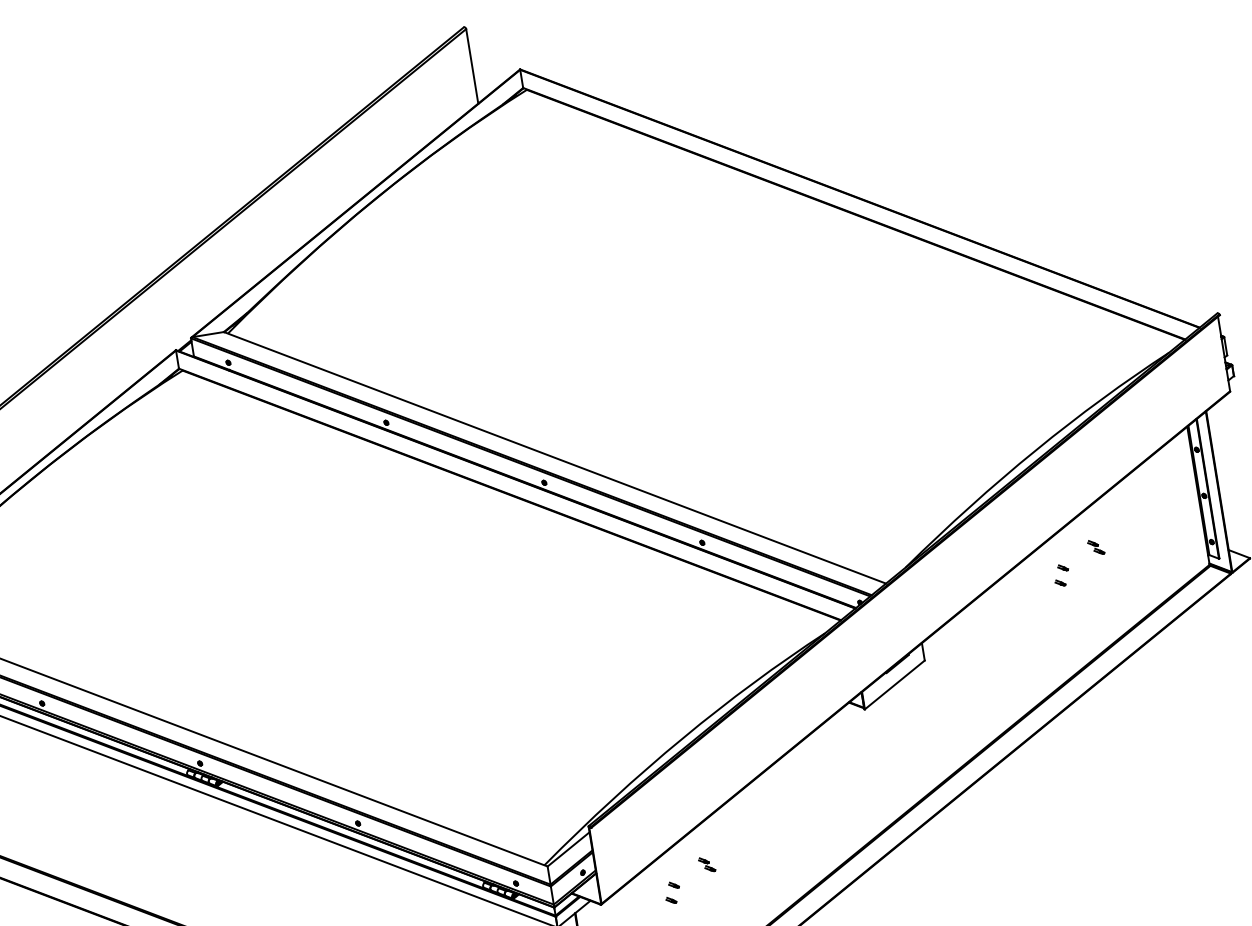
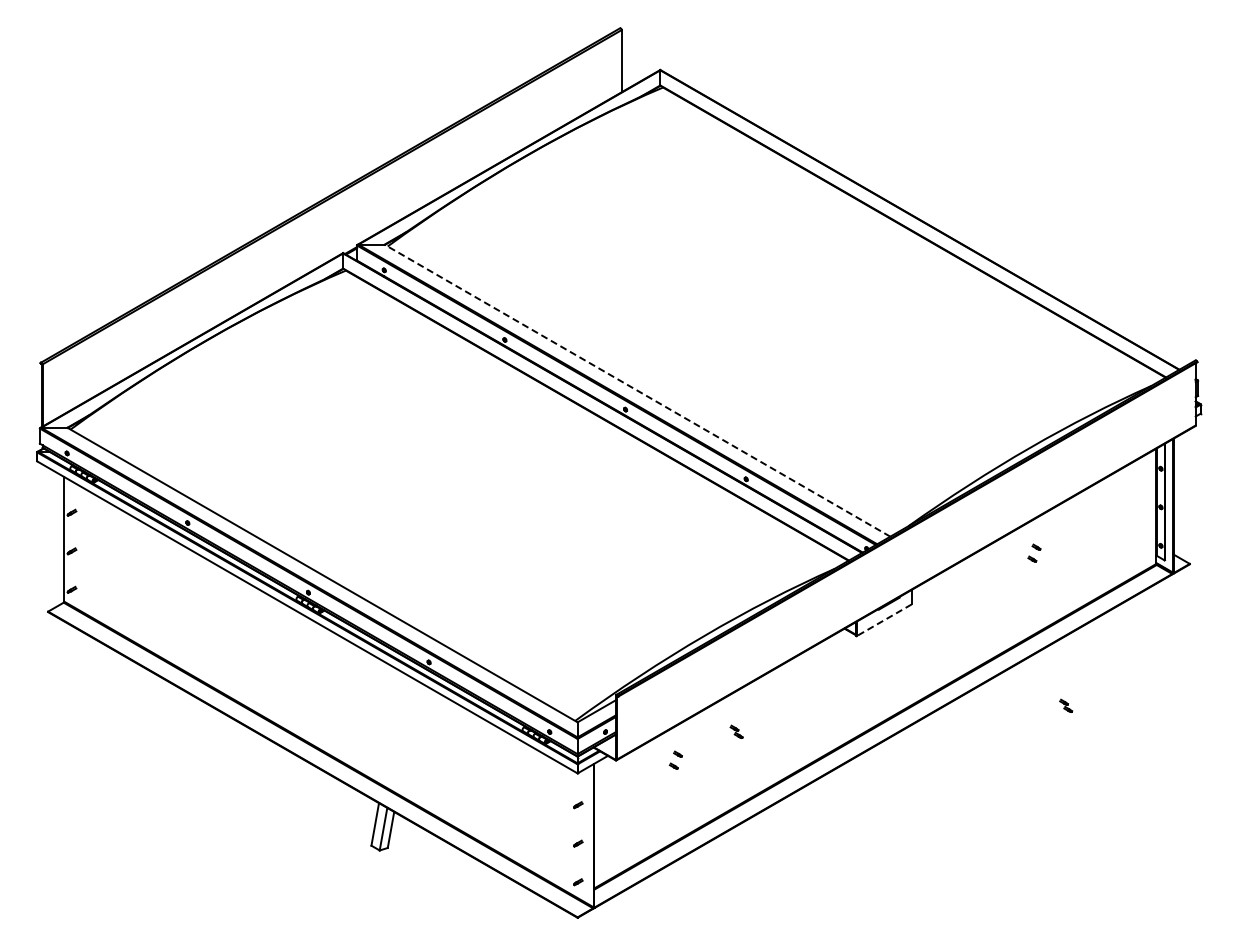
line: (554, 457) -> (637, 390), solid -> dashed
part: (1096, 546) -> (1066, 705), moved
line: (895, 685) -> (884, 620), solid -> dashed
part: (706, 864) -> (736, 731), moved

